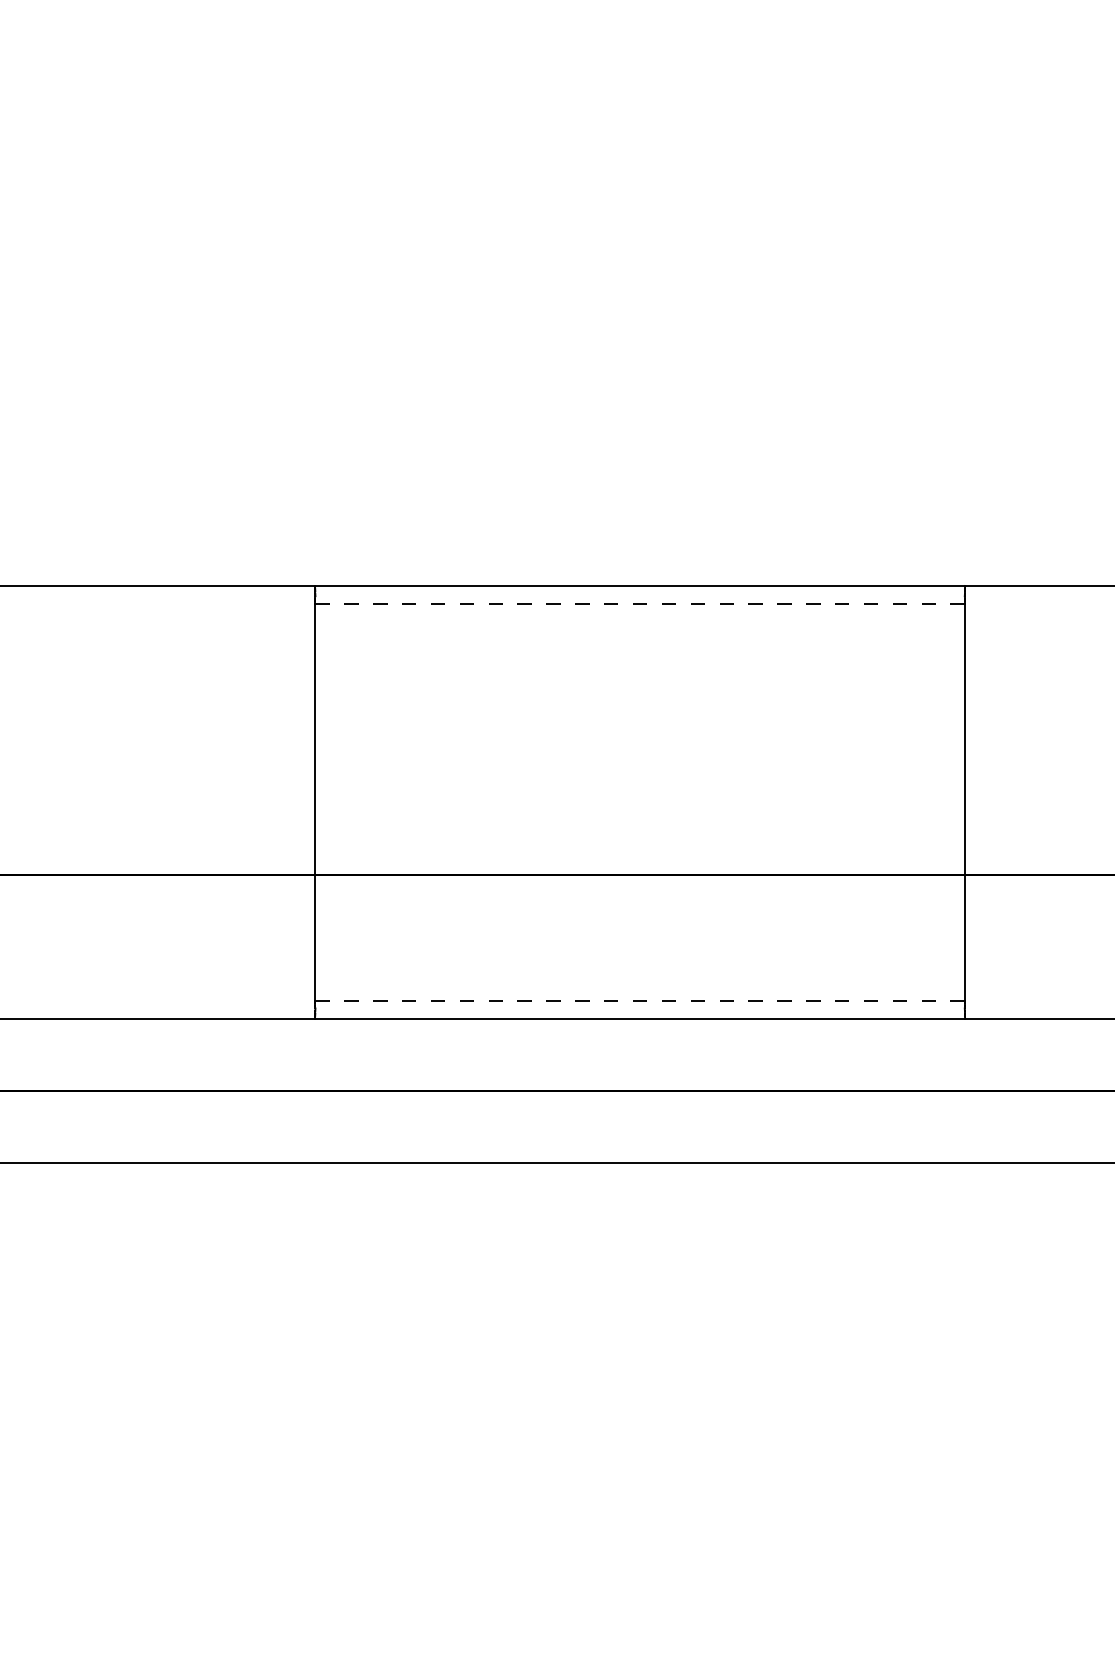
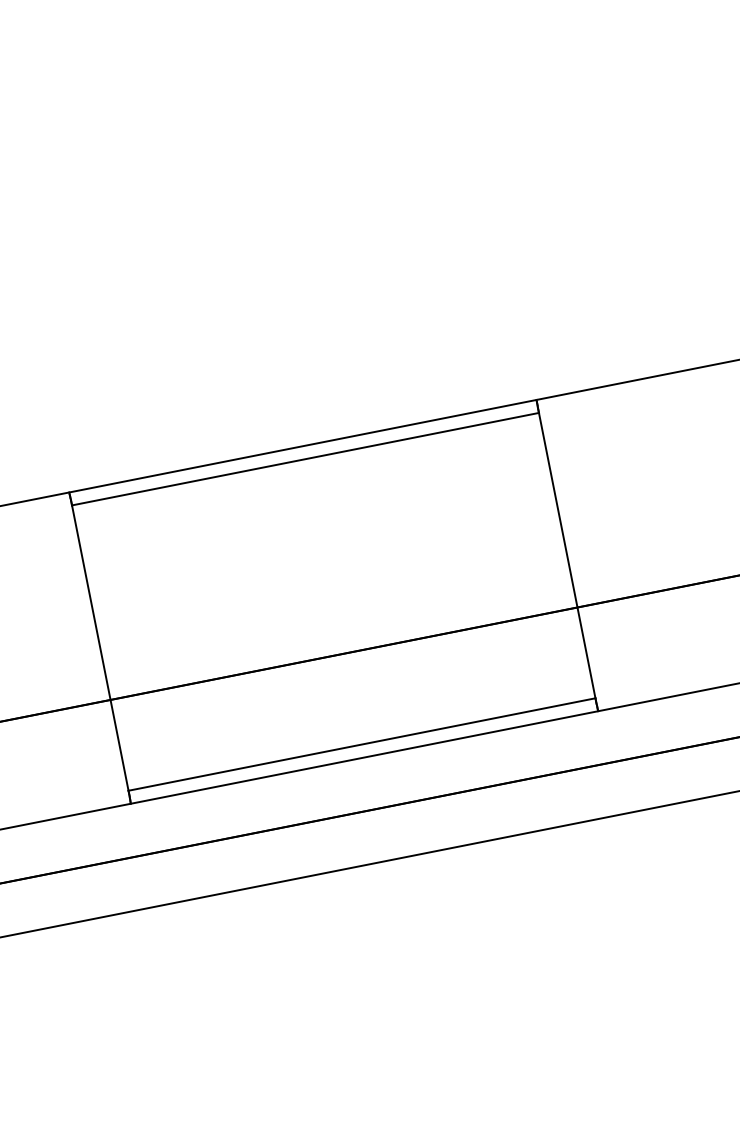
line: (640, 604) -> (305, 459), dashed -> solid
line: (640, 1000) -> (362, 744), dashed -> solid

